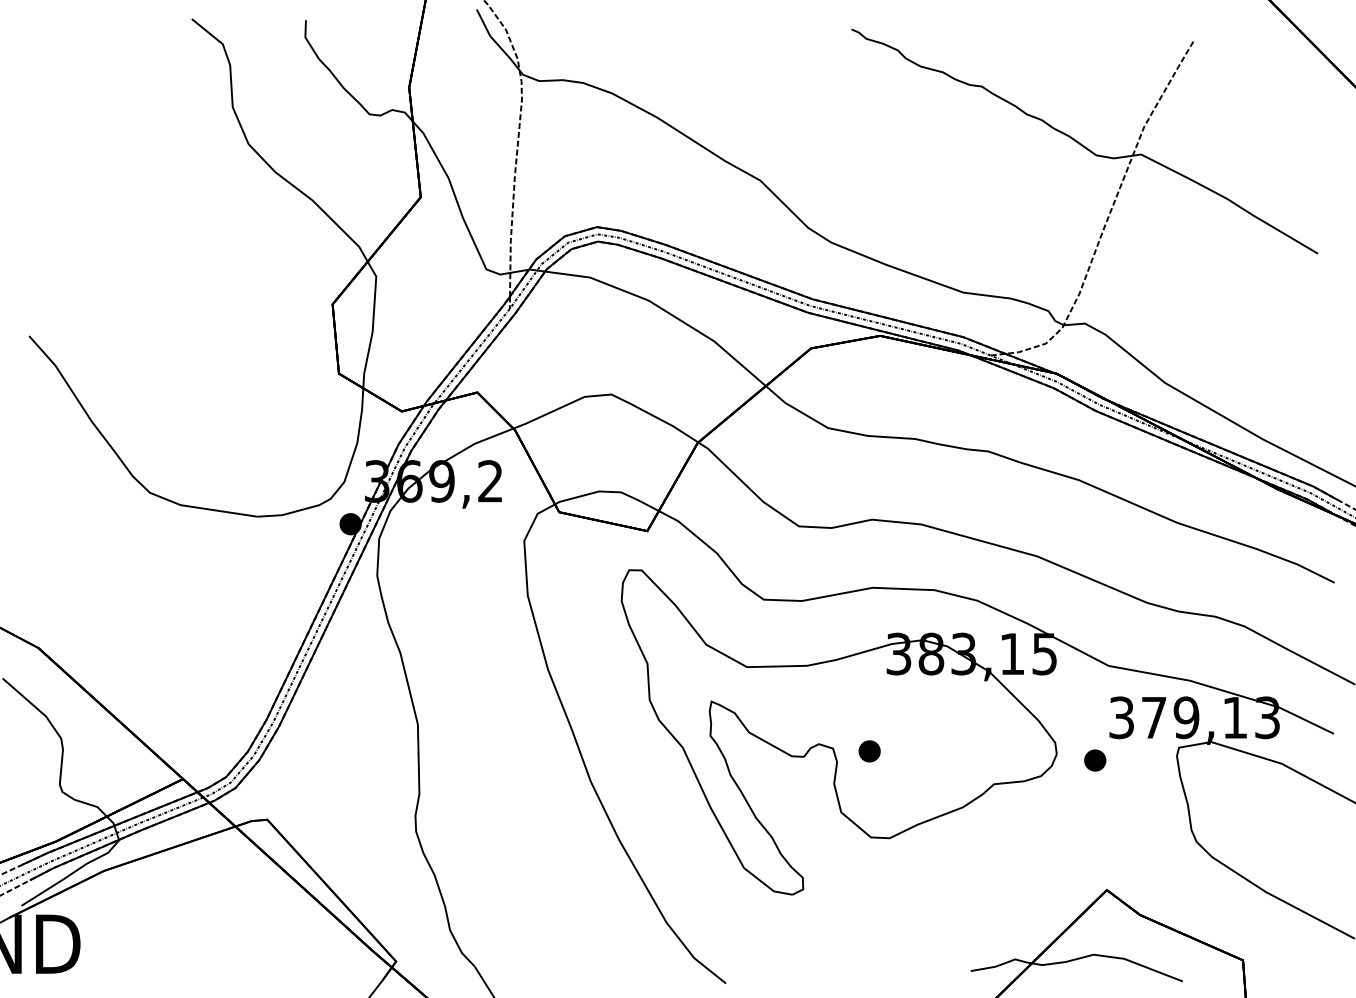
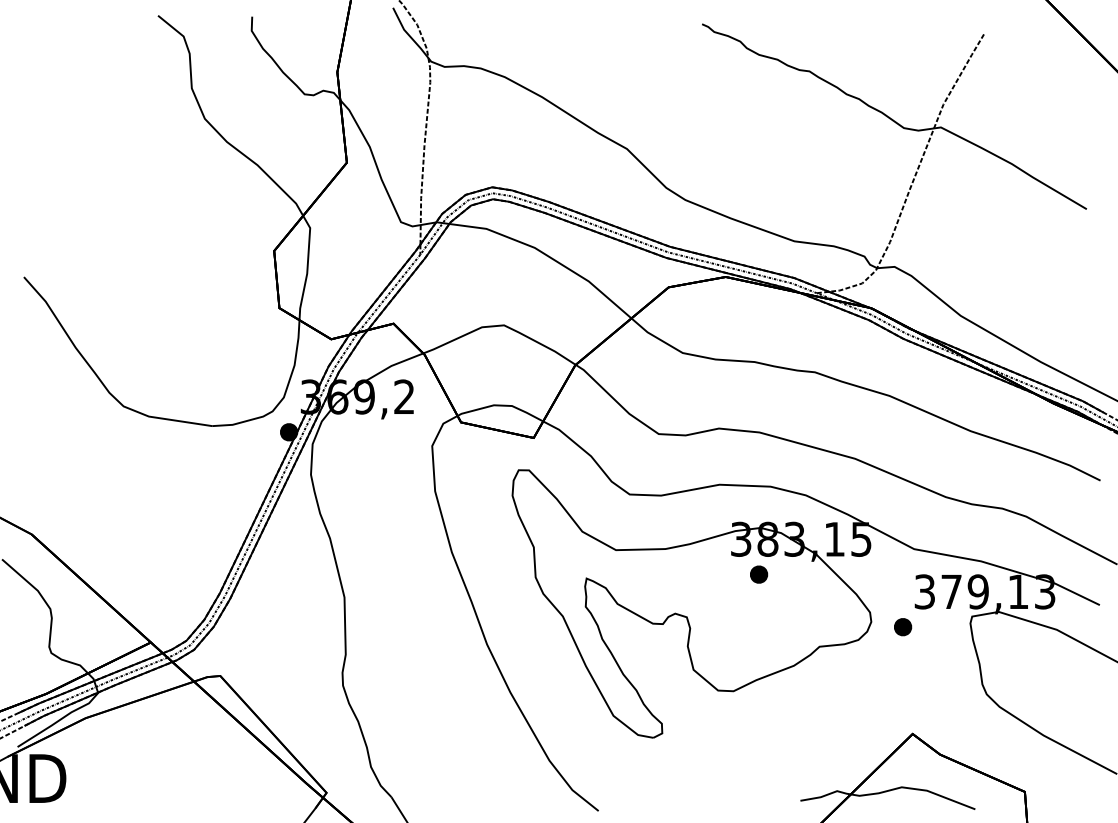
part: (870, 751) -> (759, 574), moved

